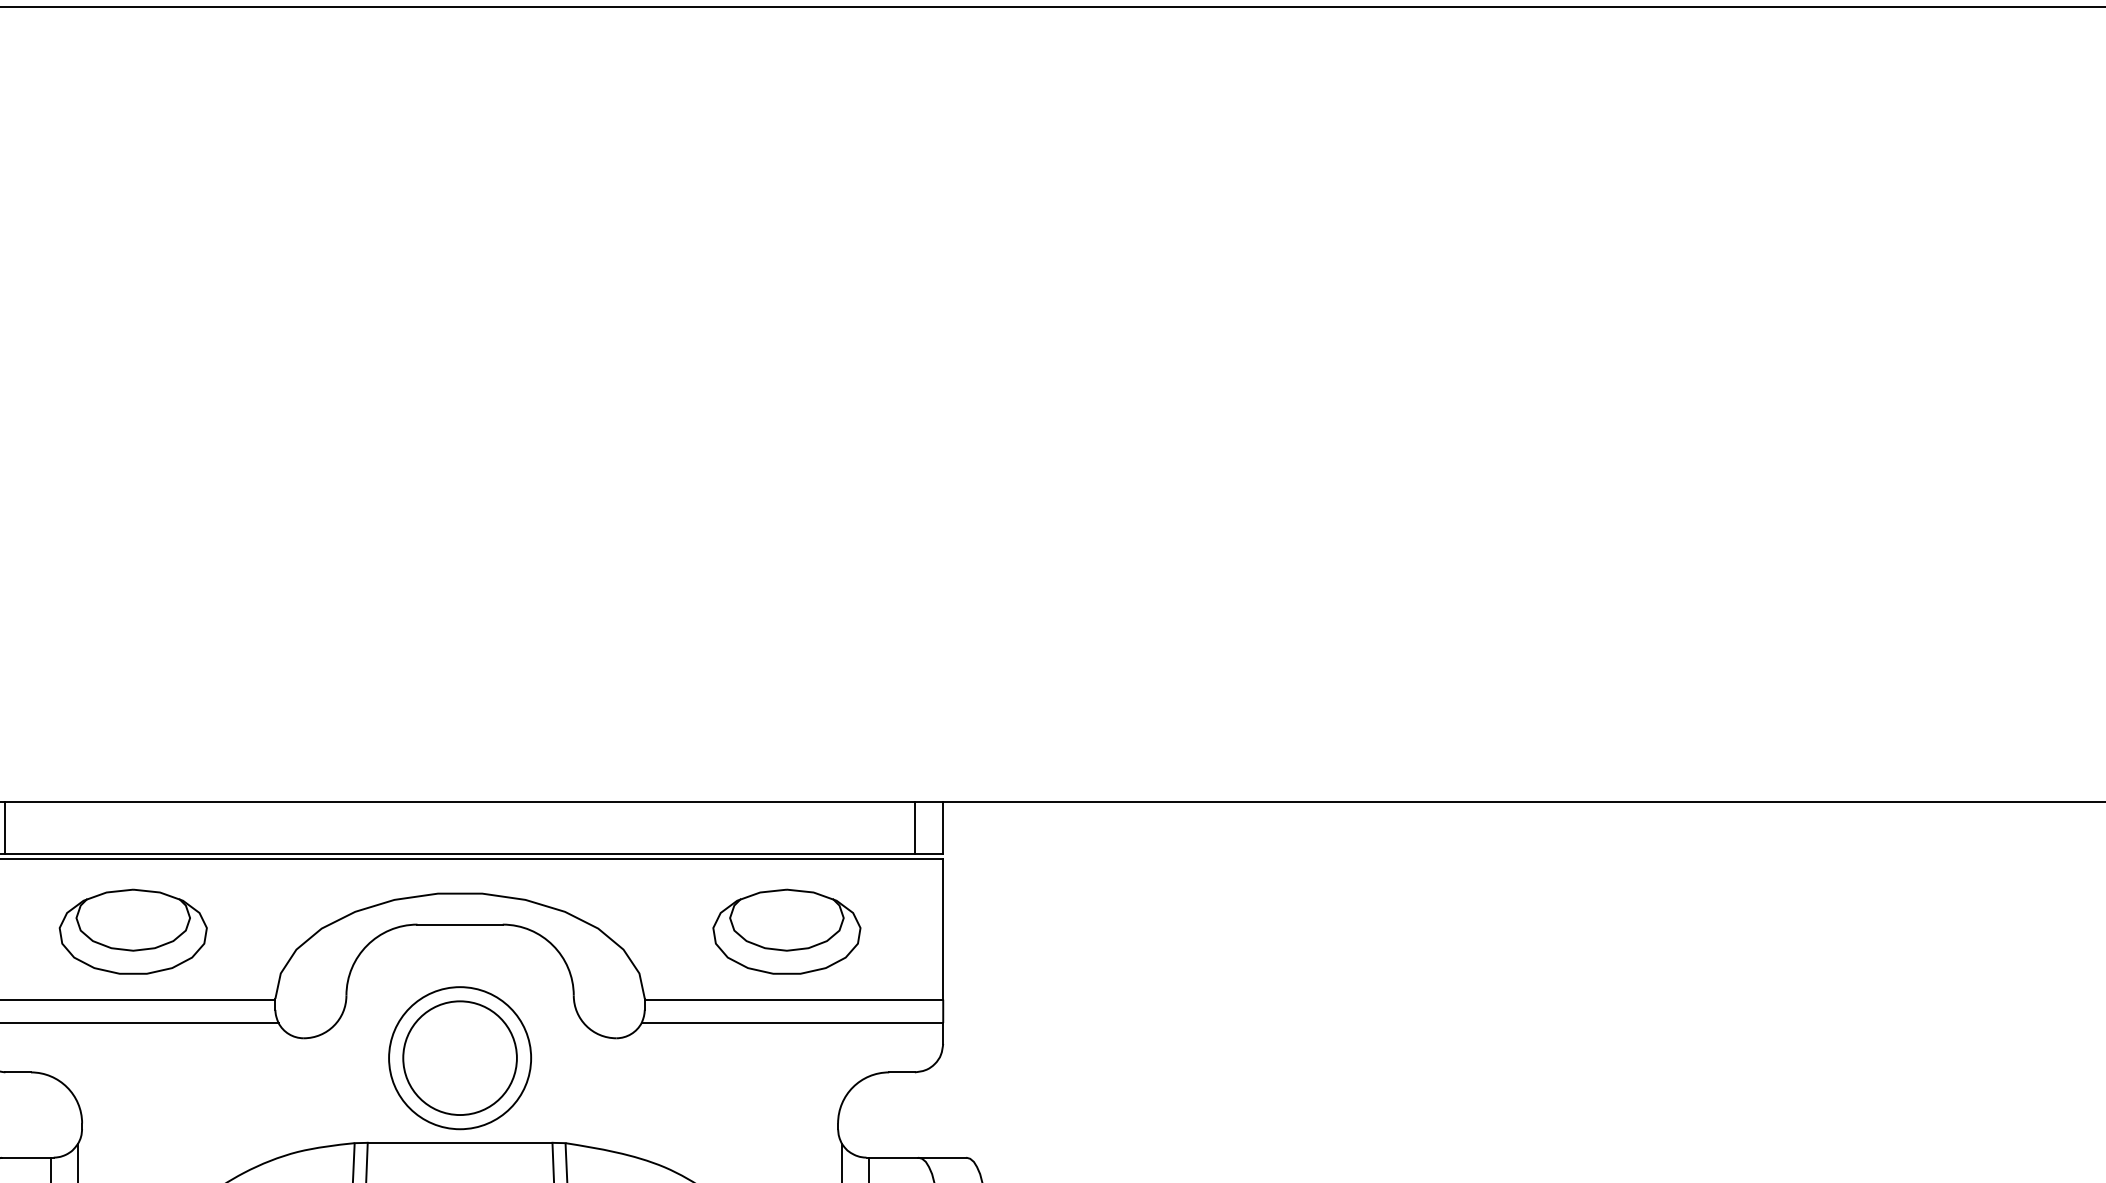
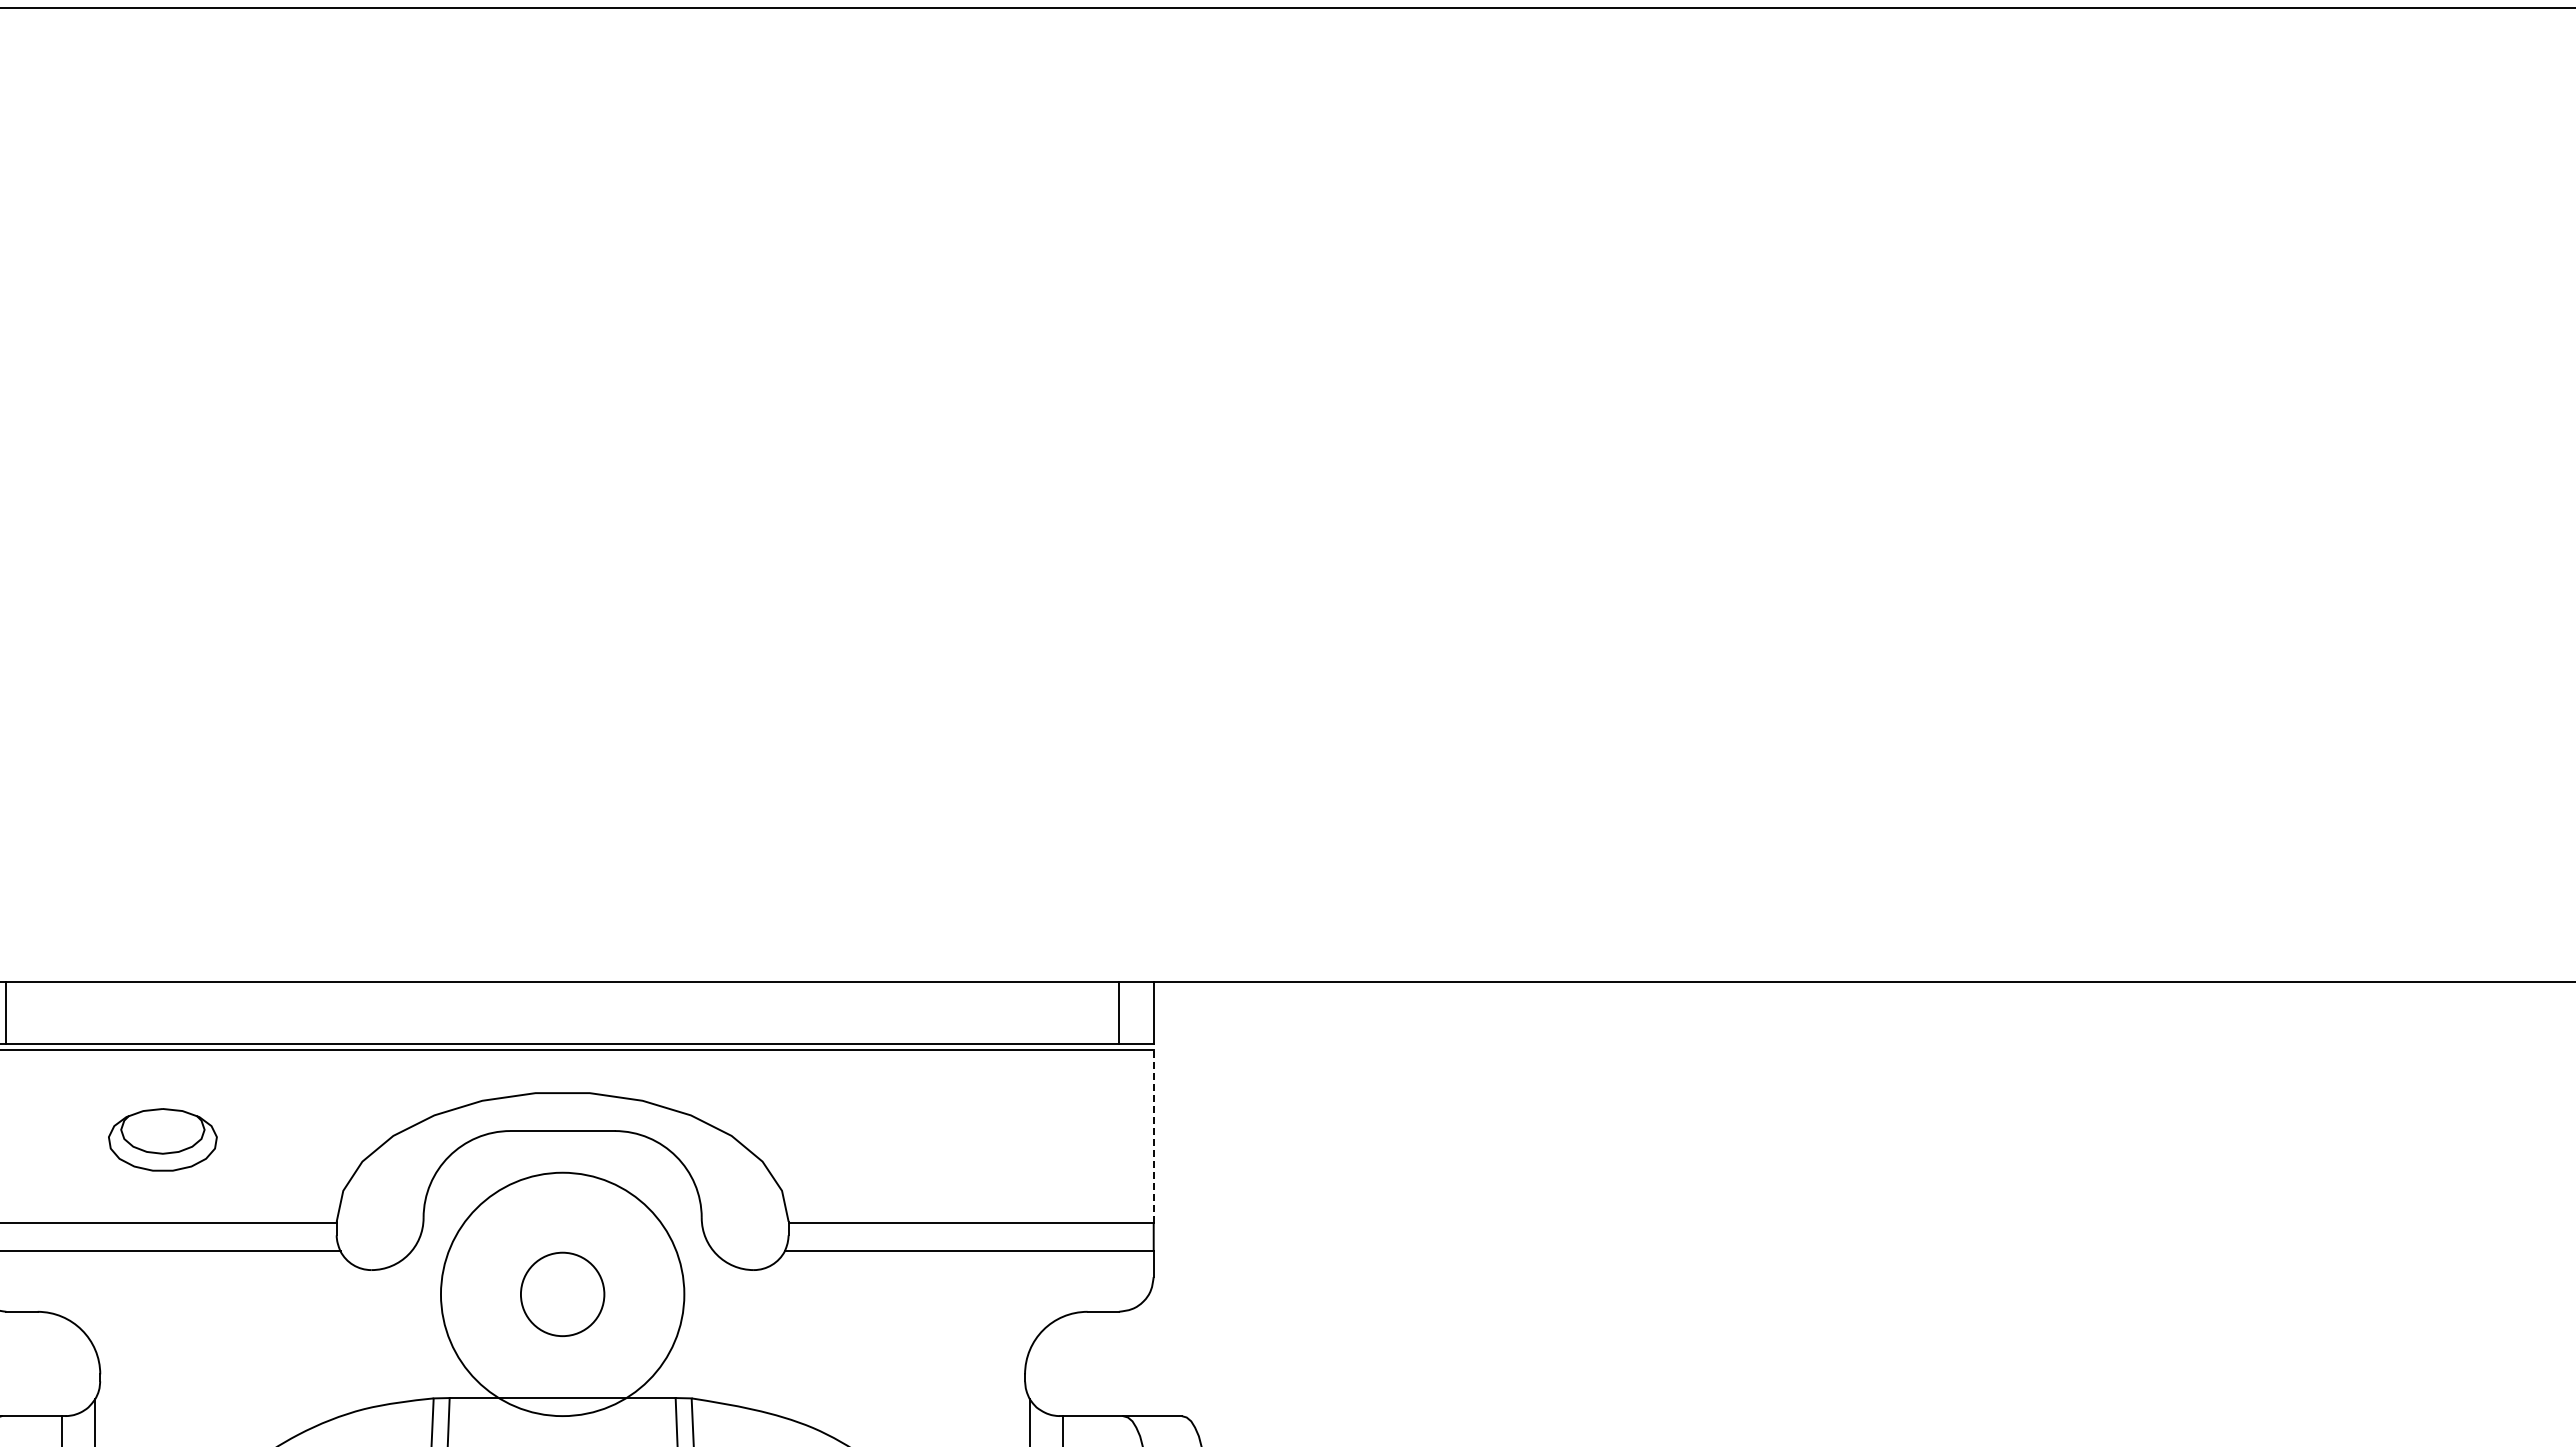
line: (943, 929) -> (1153, 1136), solid -> dashed
part: (133, 931) -> (162, 1139), size x0.6
part: (786, 931) -> (962, 1139), removed
circle: (459, 1057) -> (562, 1293), size x0.6
circle: (459, 1058) -> (562, 1294), size x1.4

